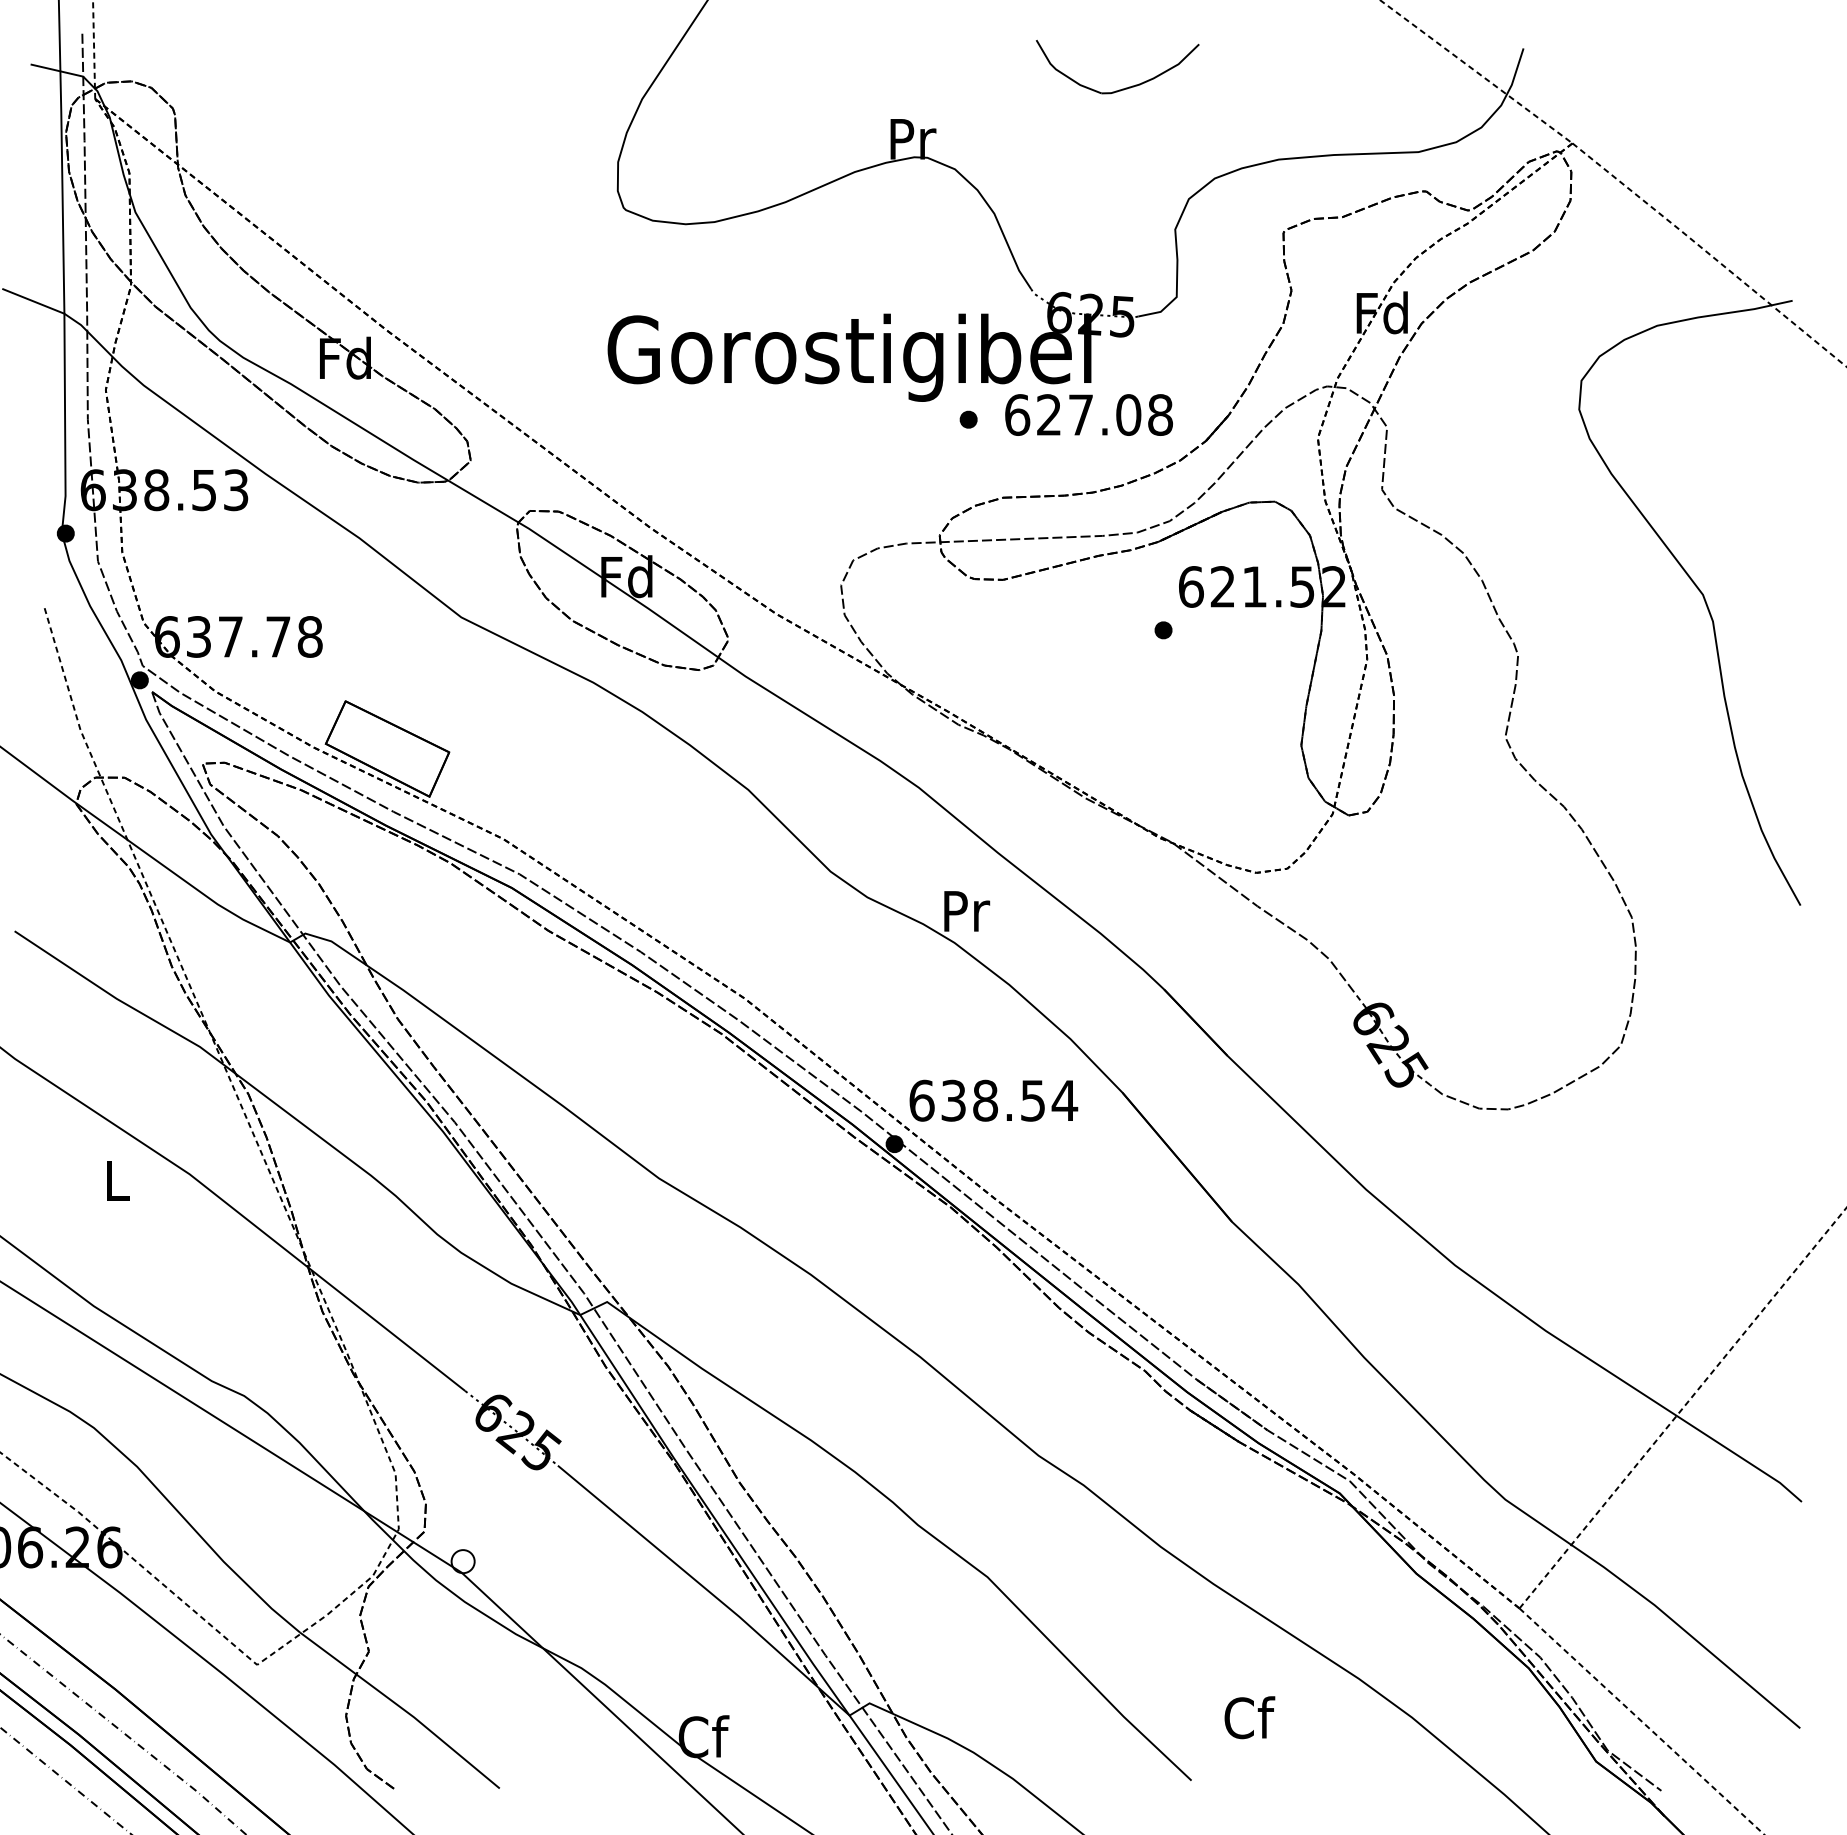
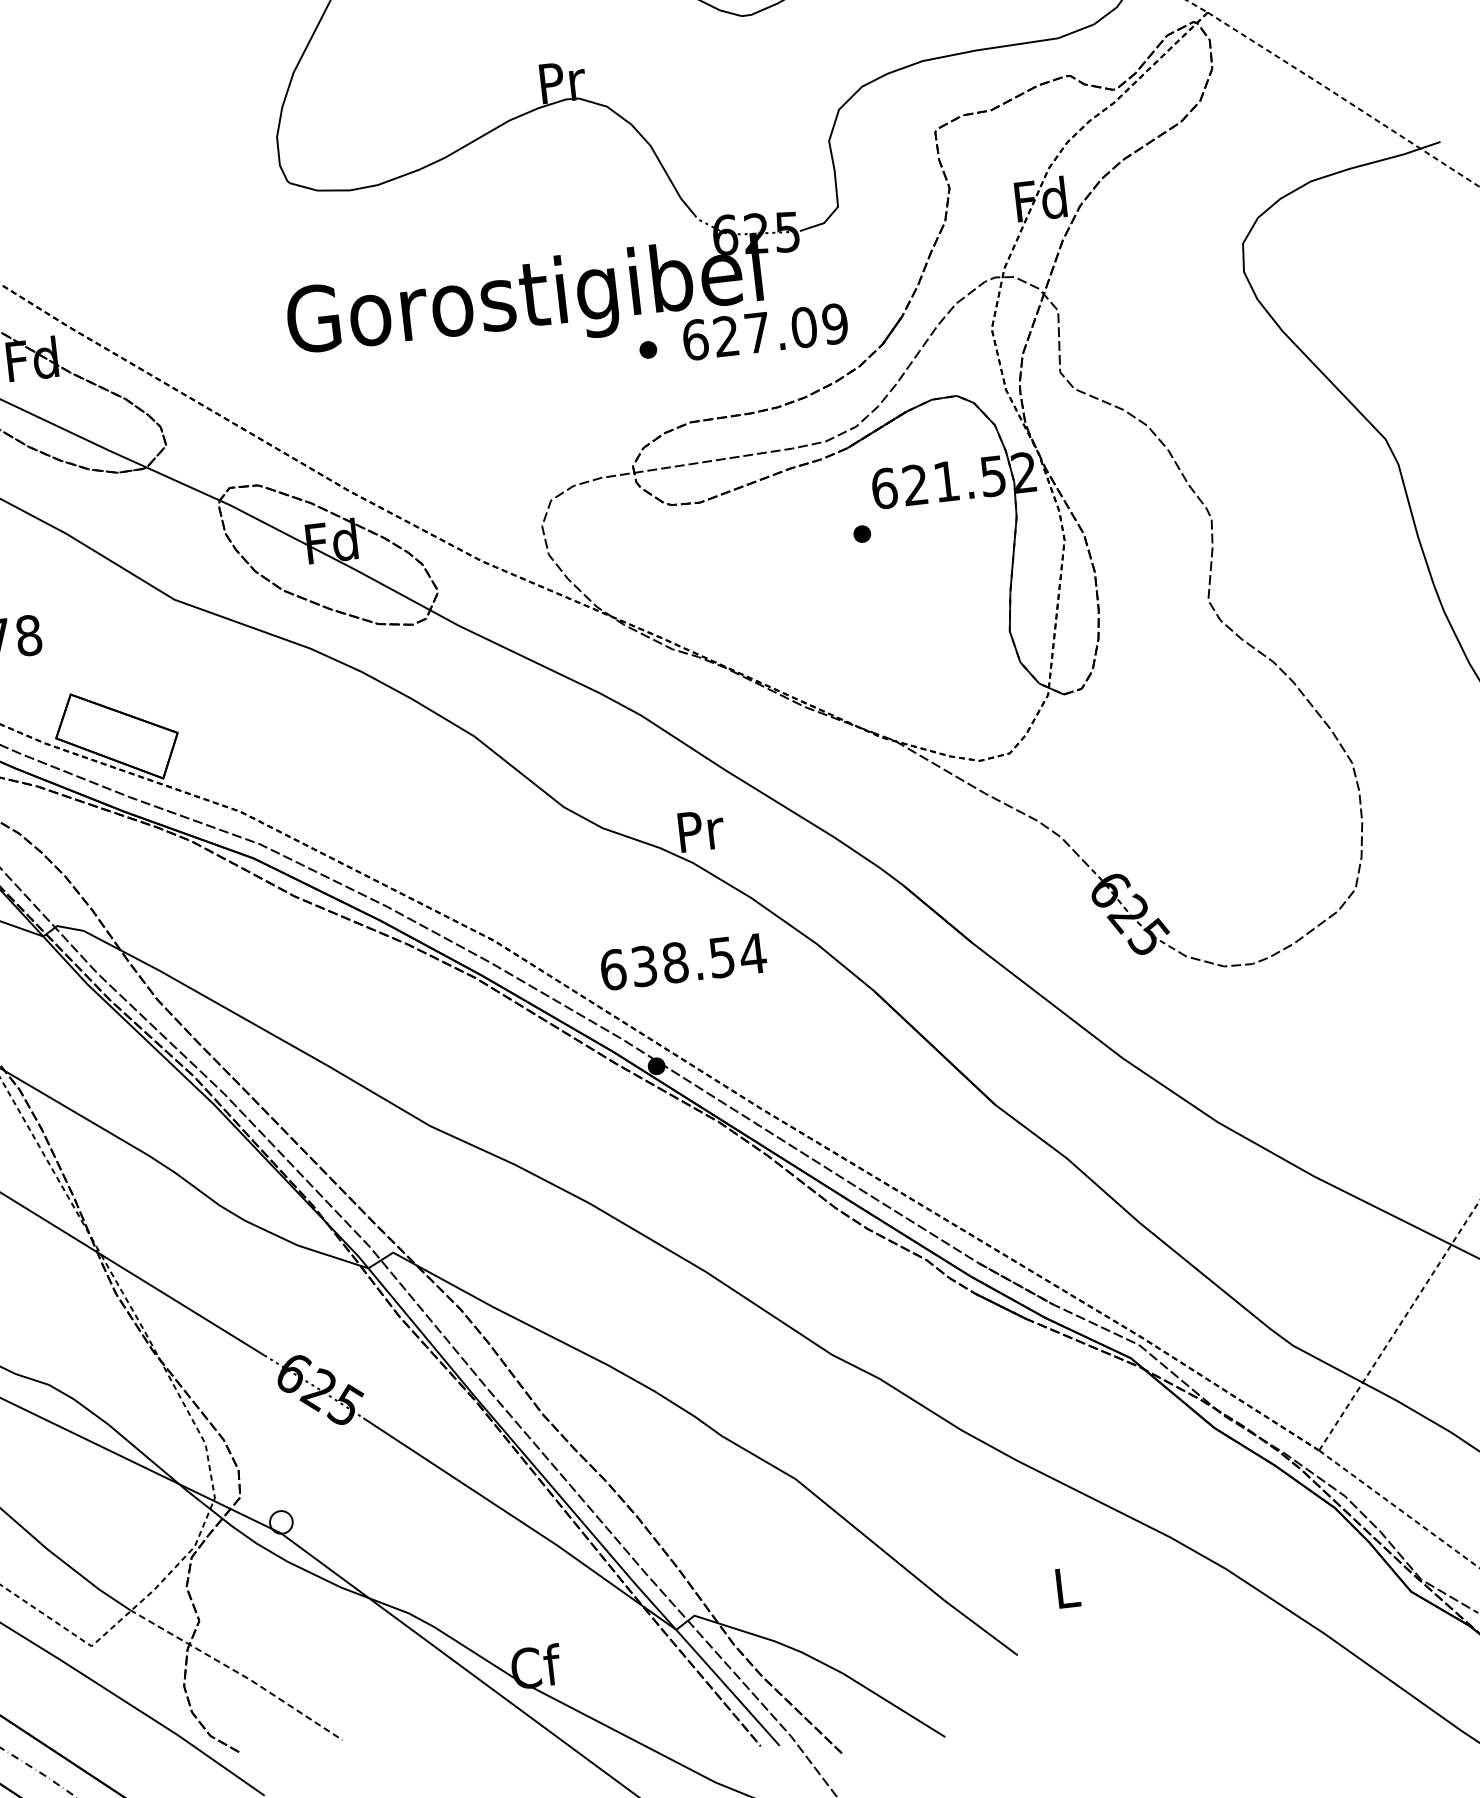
text: (1159, 414) -> (834, 323), 627.08 -> 627.09
text: (993, 1100) -> (683, 961), moved
line: (402, 1708) -> (238, 1672), solid -> dashed
text: (1249, 1717) -> (1067, 1587), Cf -> L

